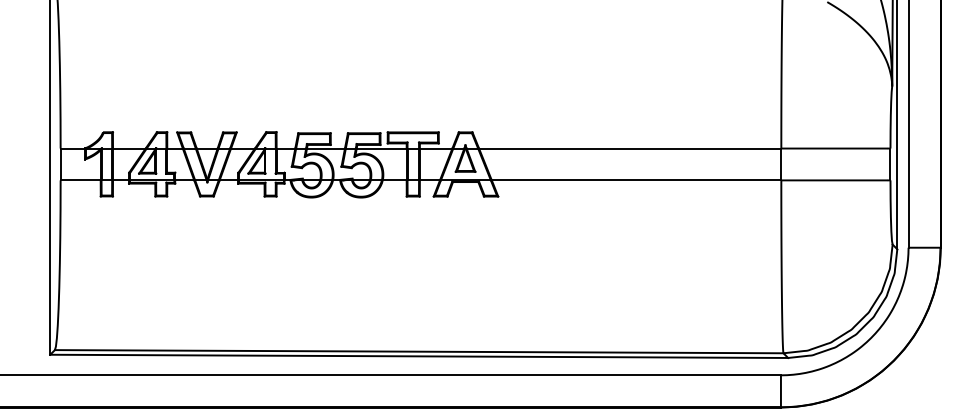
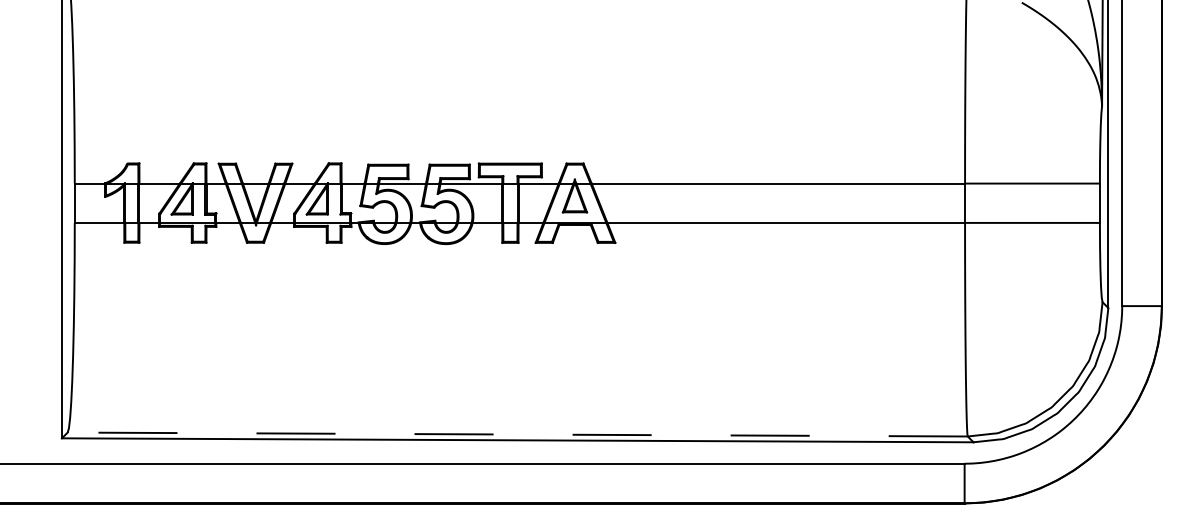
line: (419, 351) -> (517, 434), solid -> dashed

